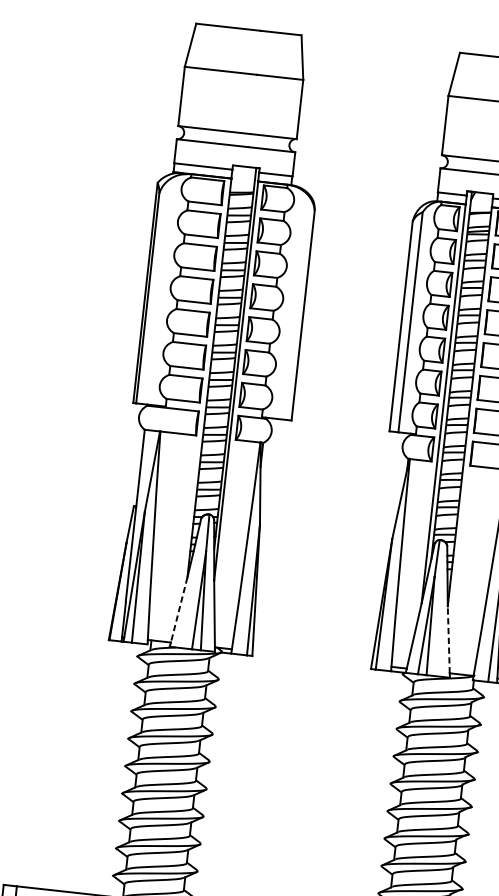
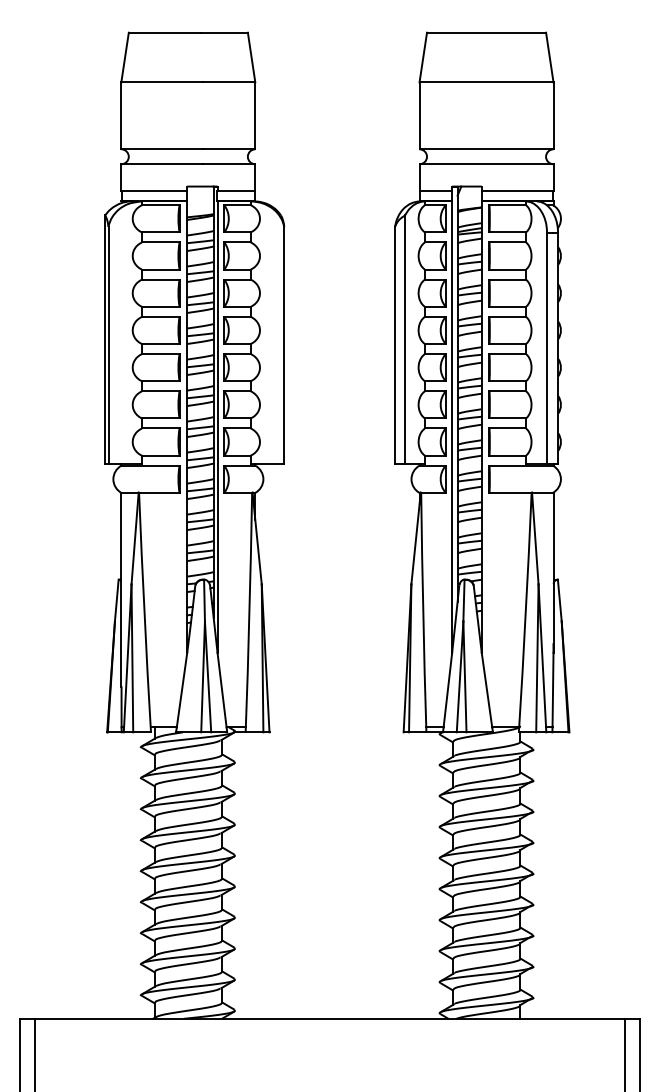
line: (179, 610) -> (182, 690), dashed -> solid
line: (448, 640) -> (486, 690), dashed -> solid

